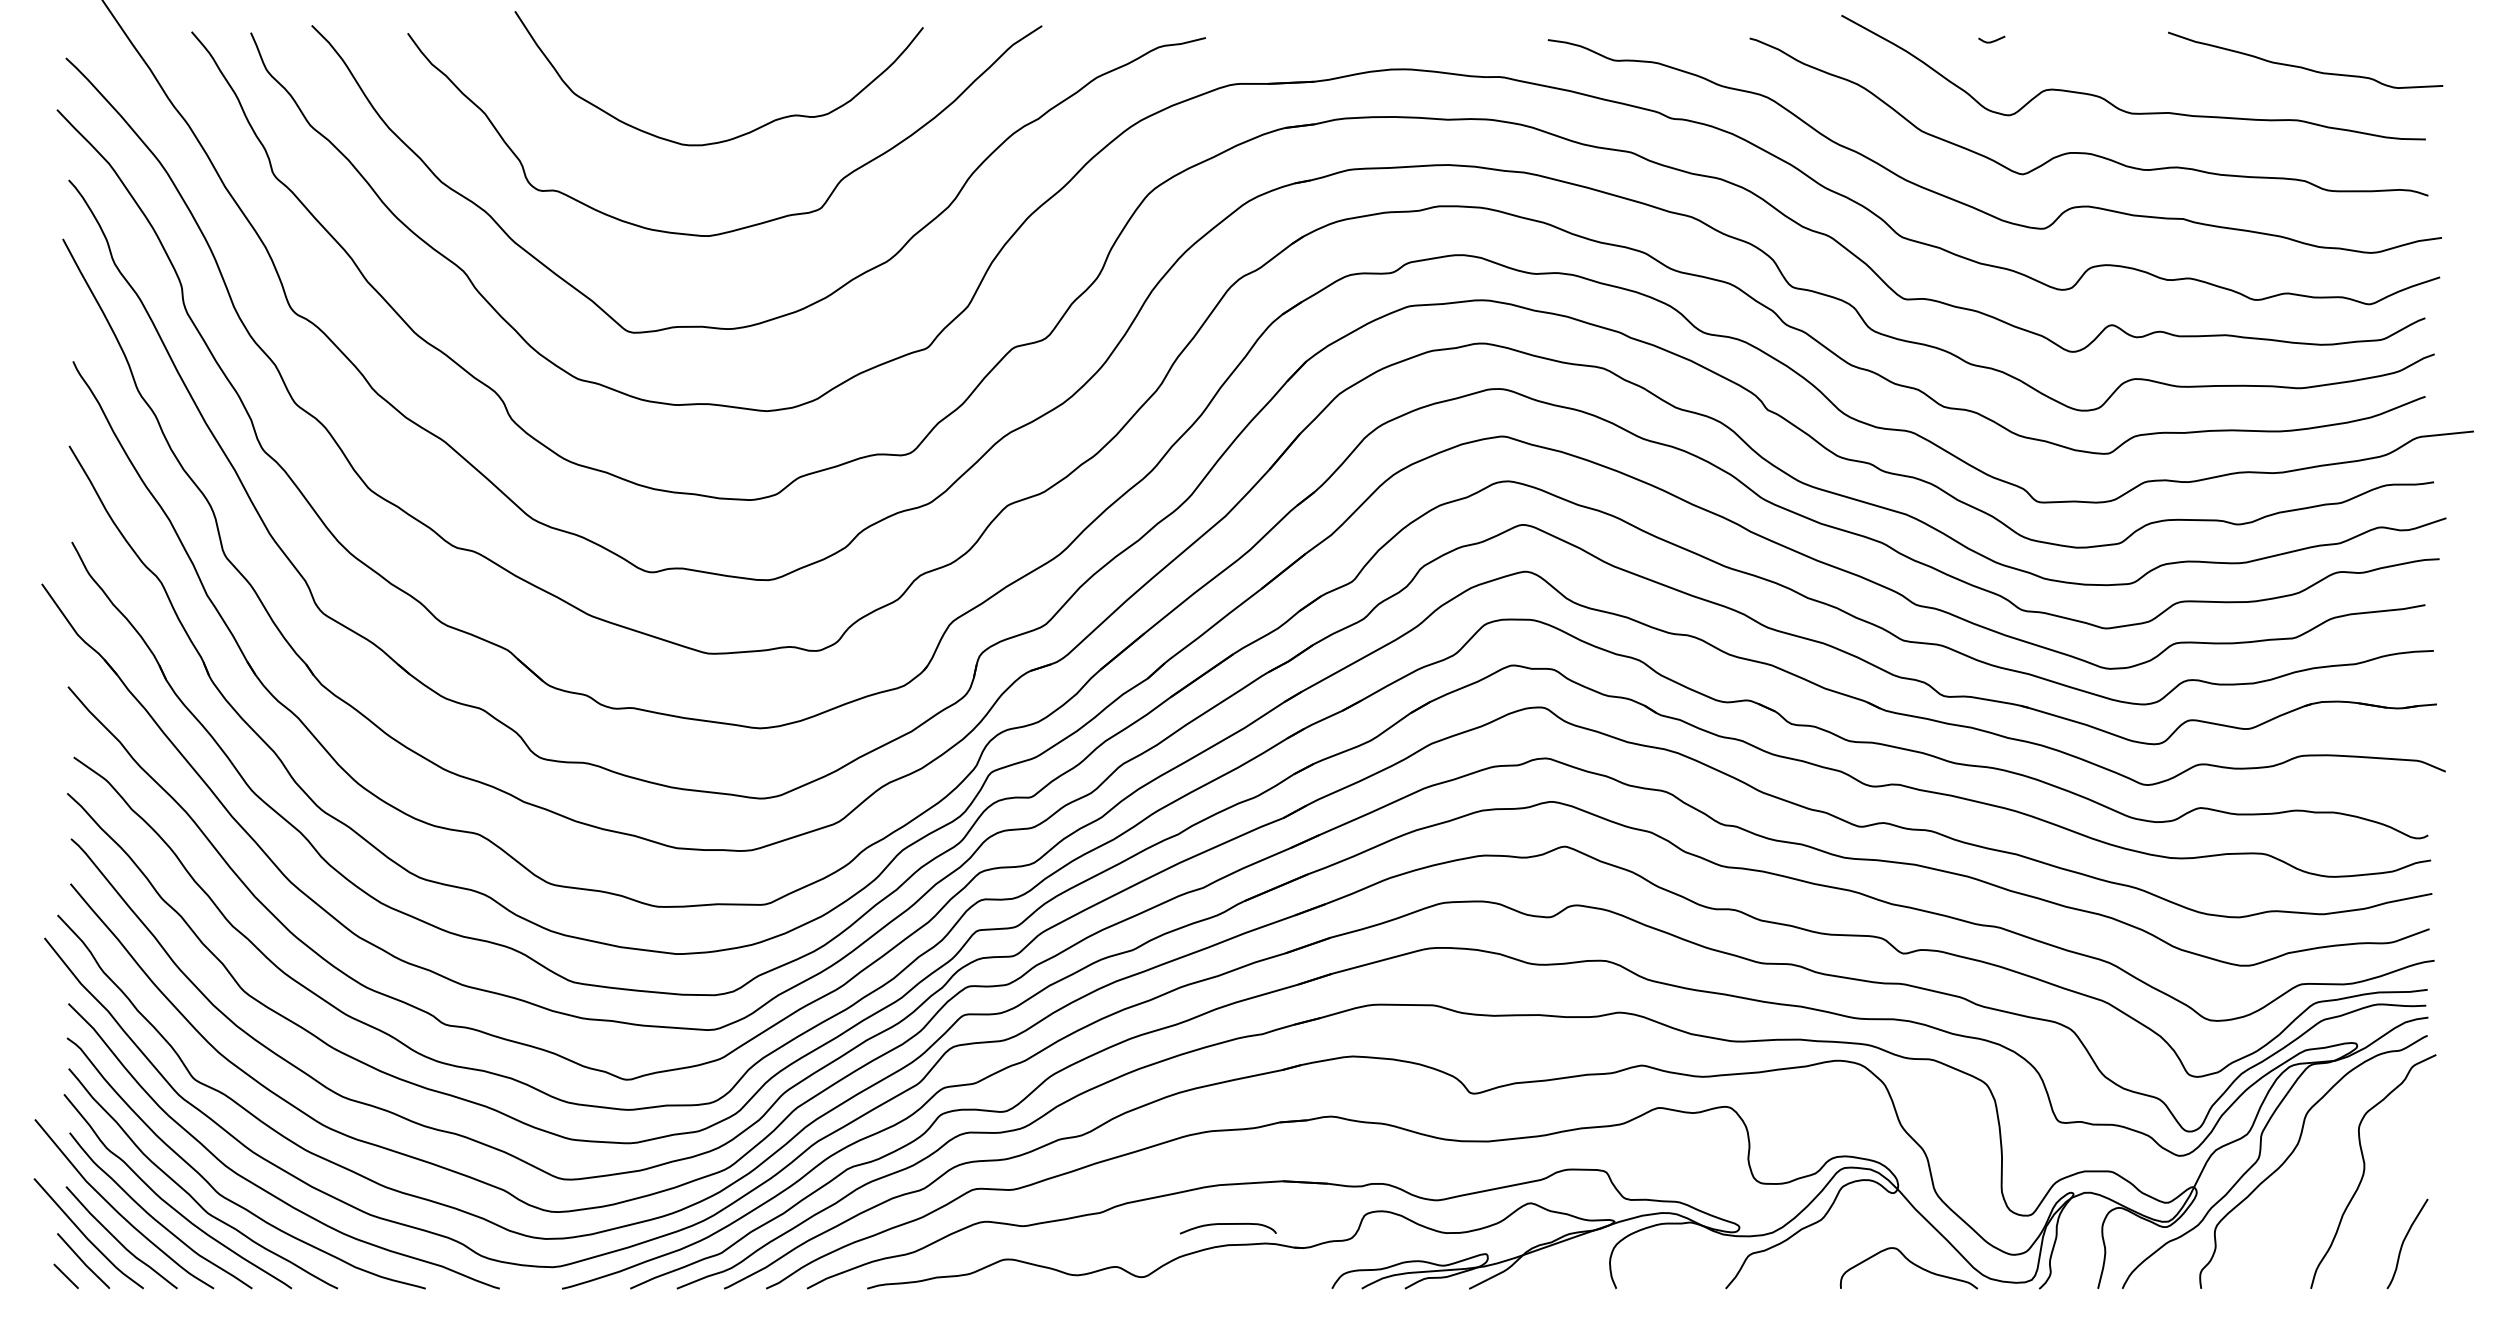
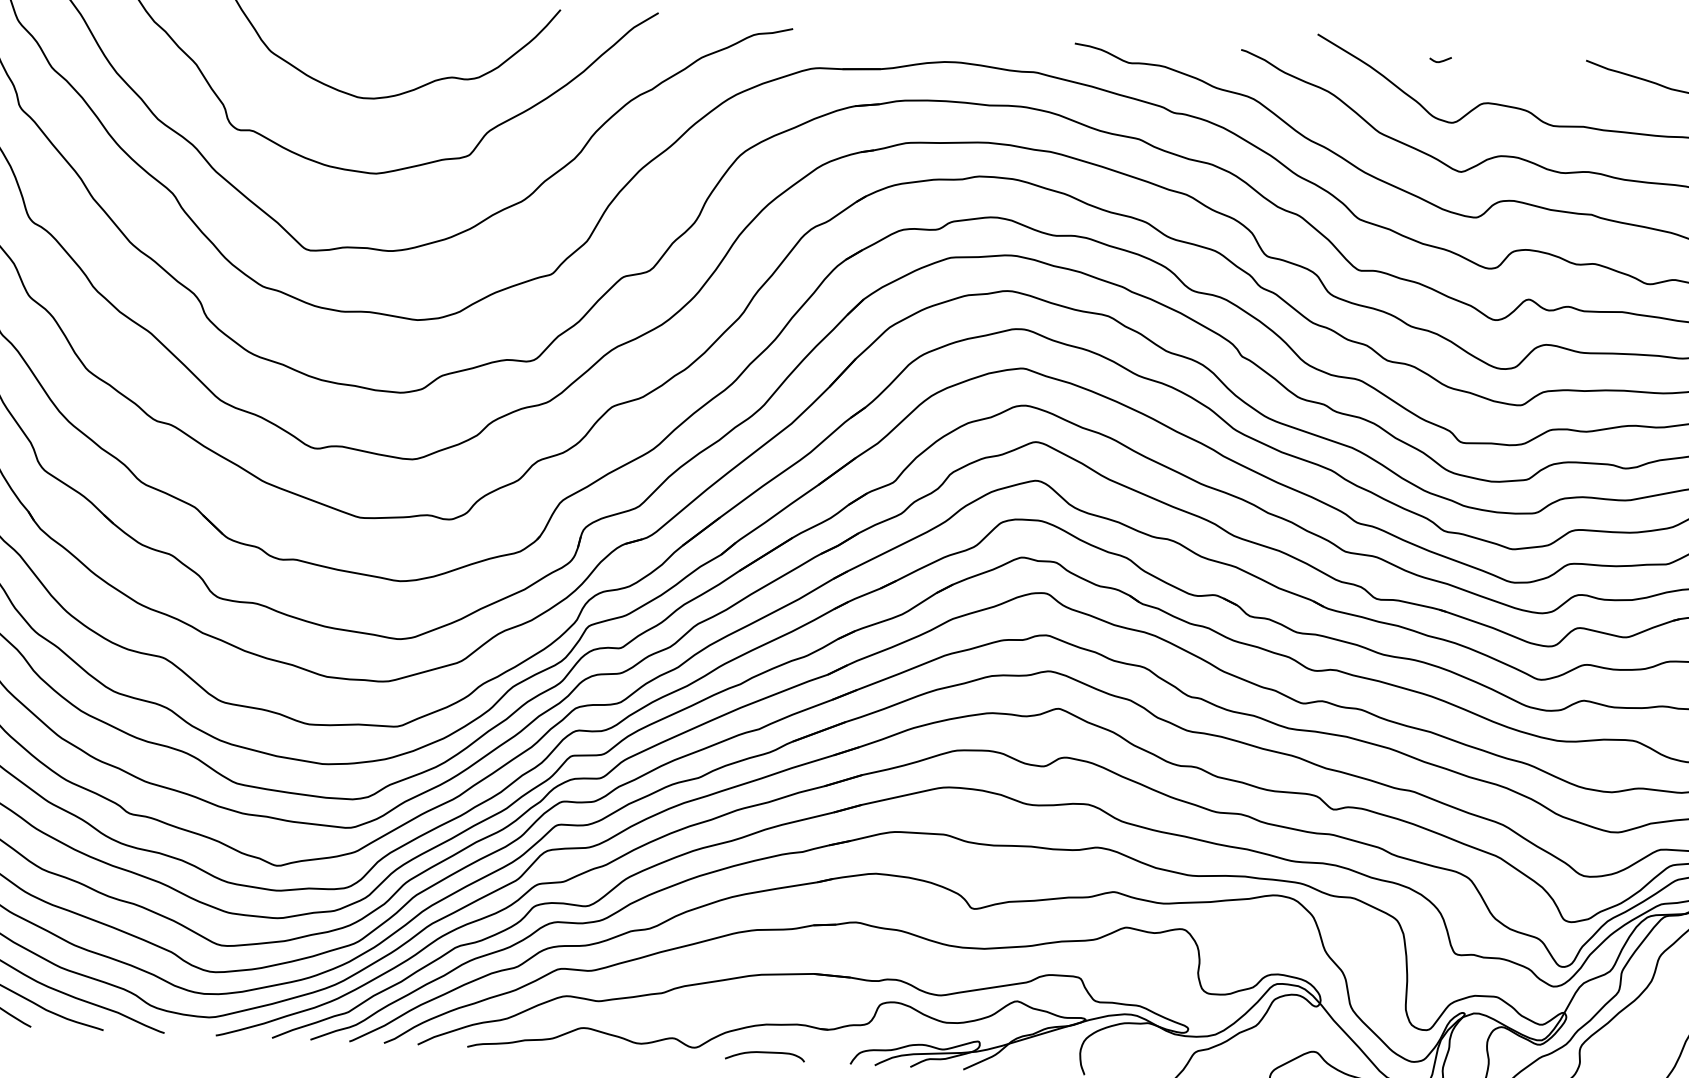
curve: (1228, 1224) -> (765, 1052), moved

